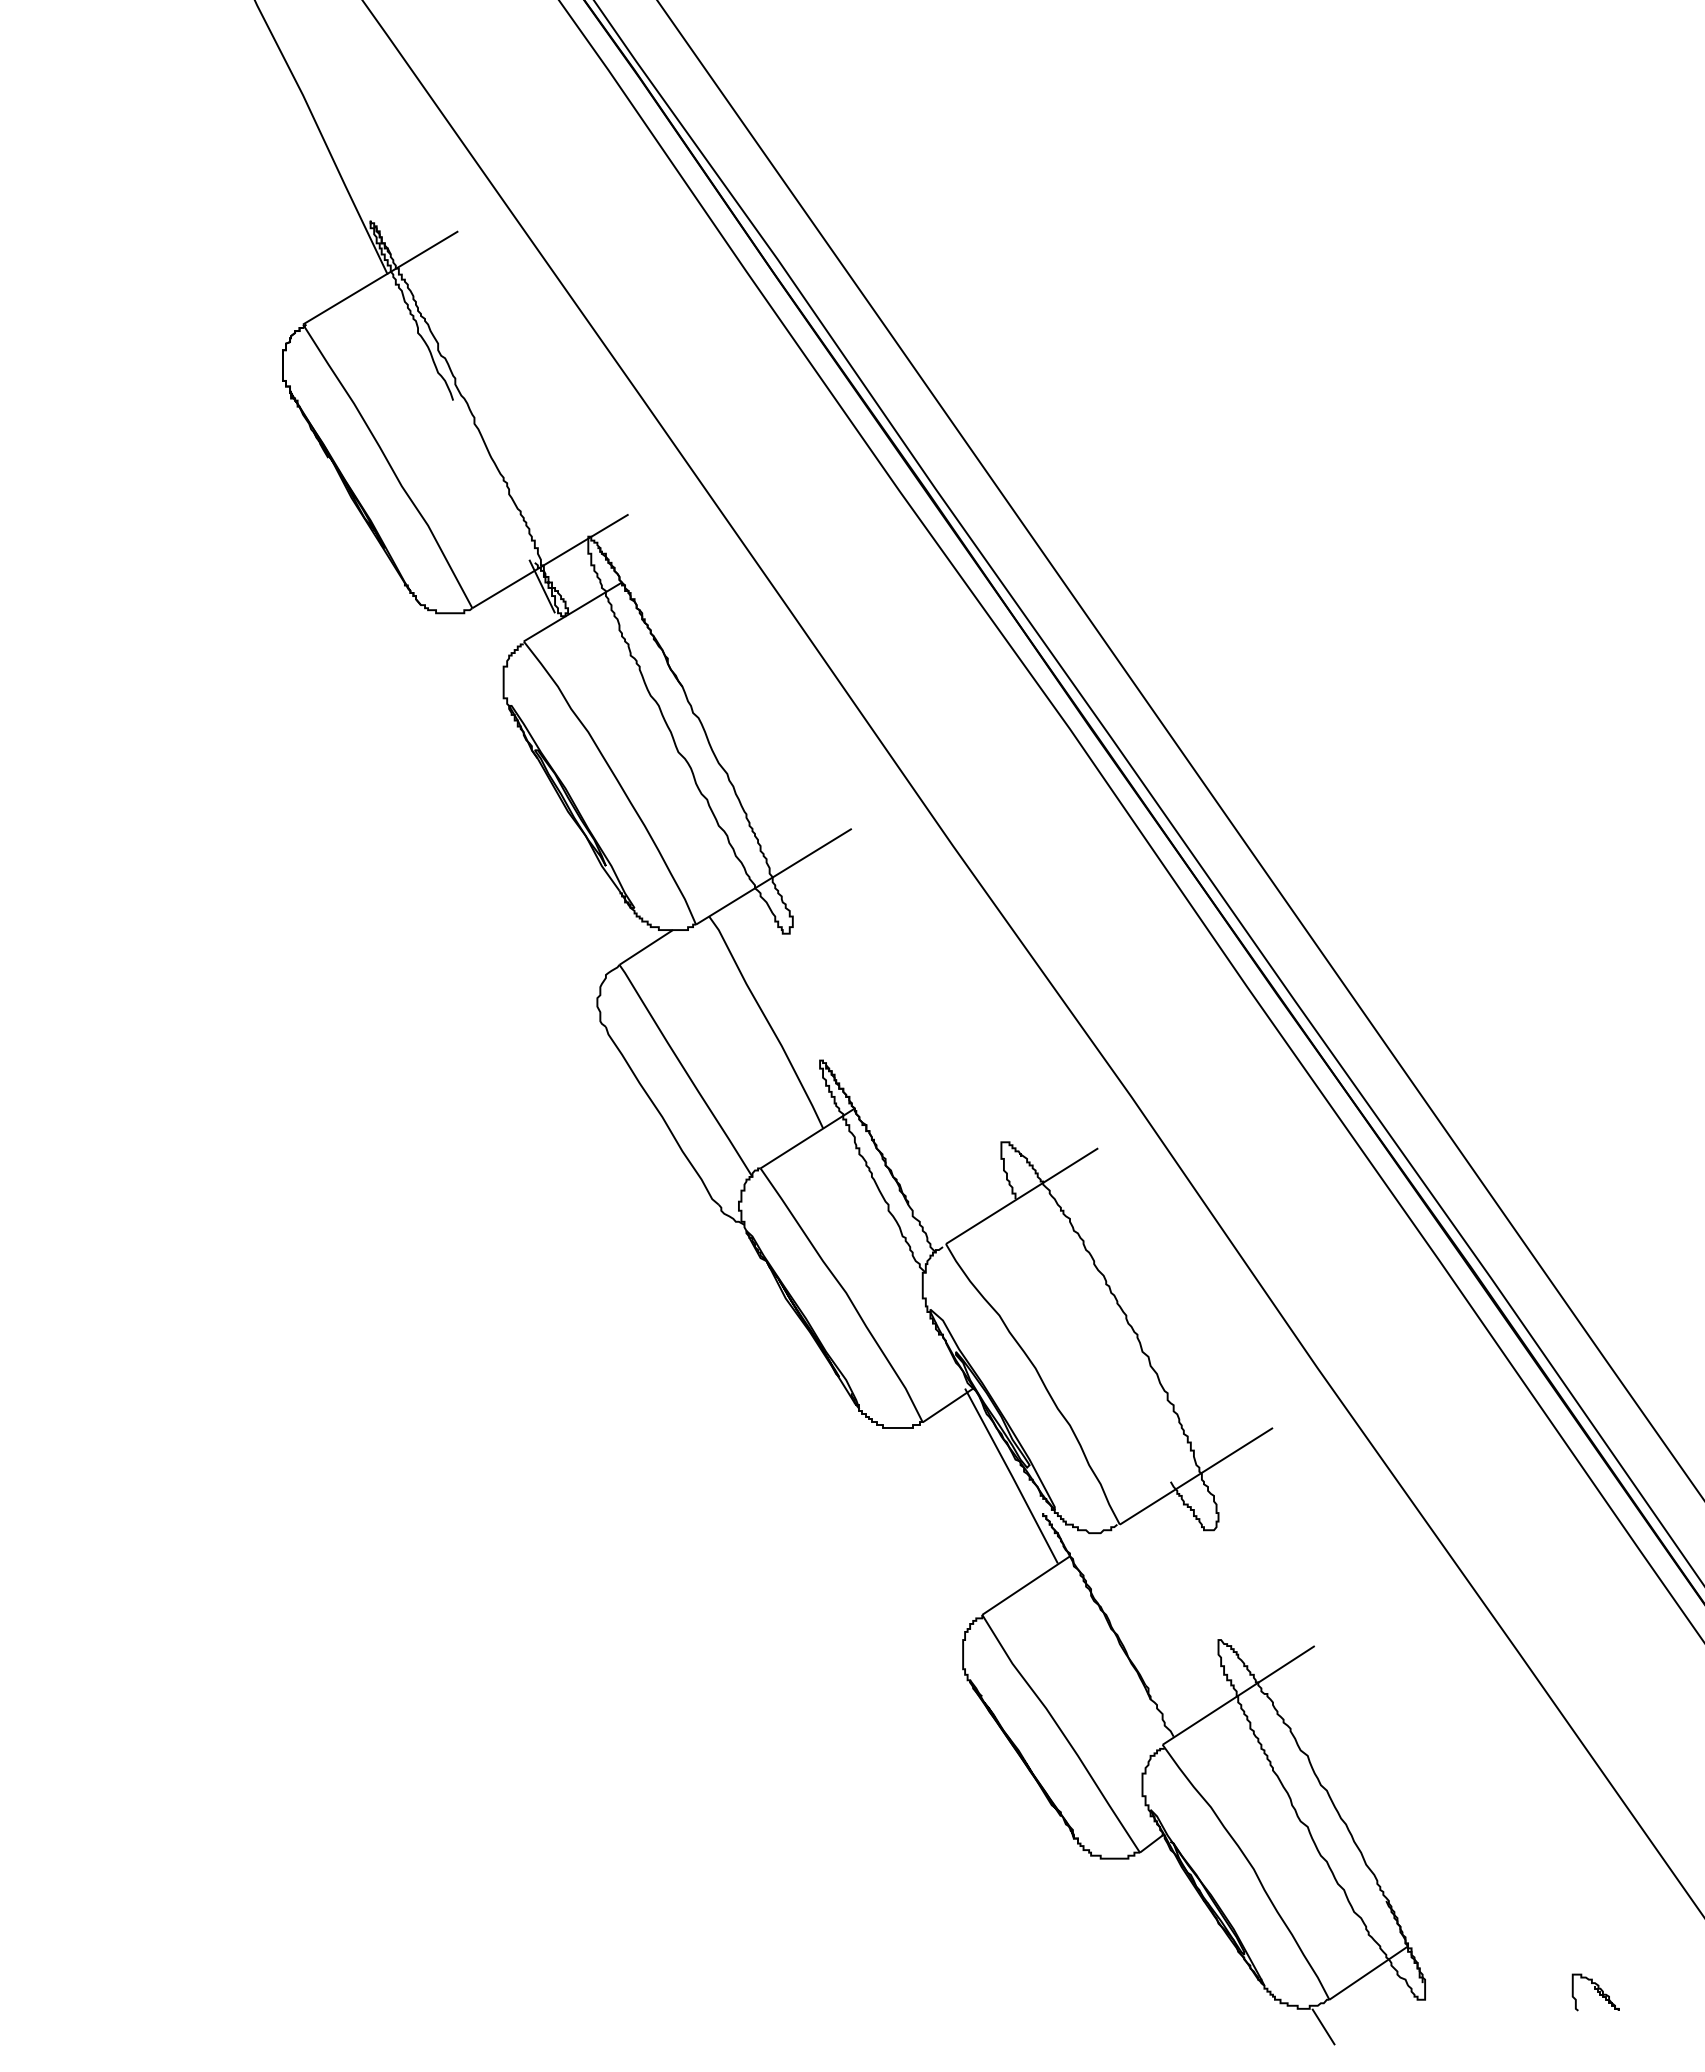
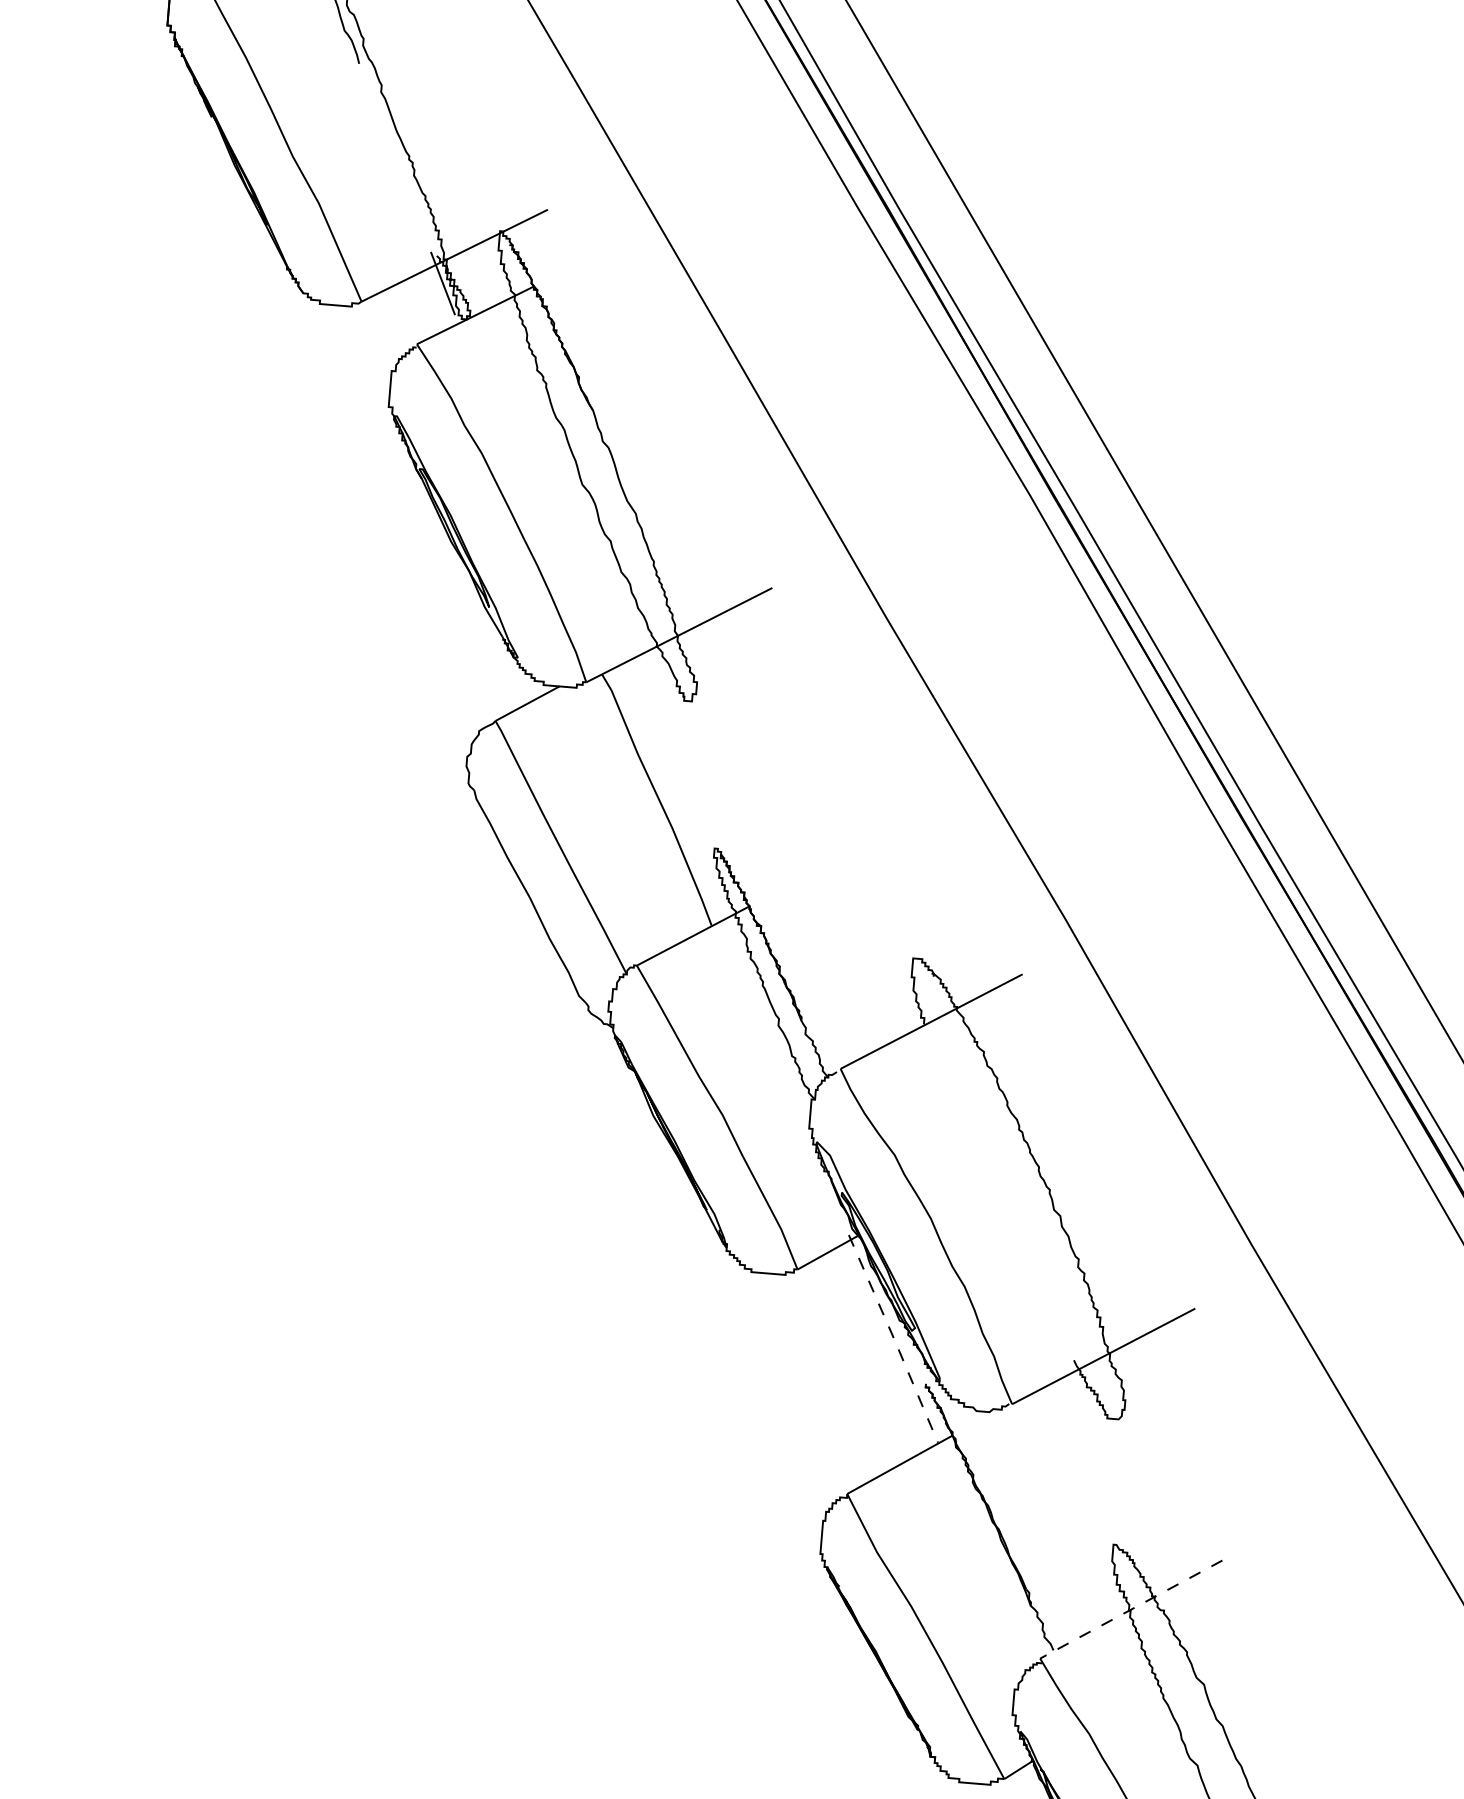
line: (1011, 1475) -> (893, 1338), solid -> dashed
line: (1238, 1695) -> (1131, 1609), solid -> dashed

